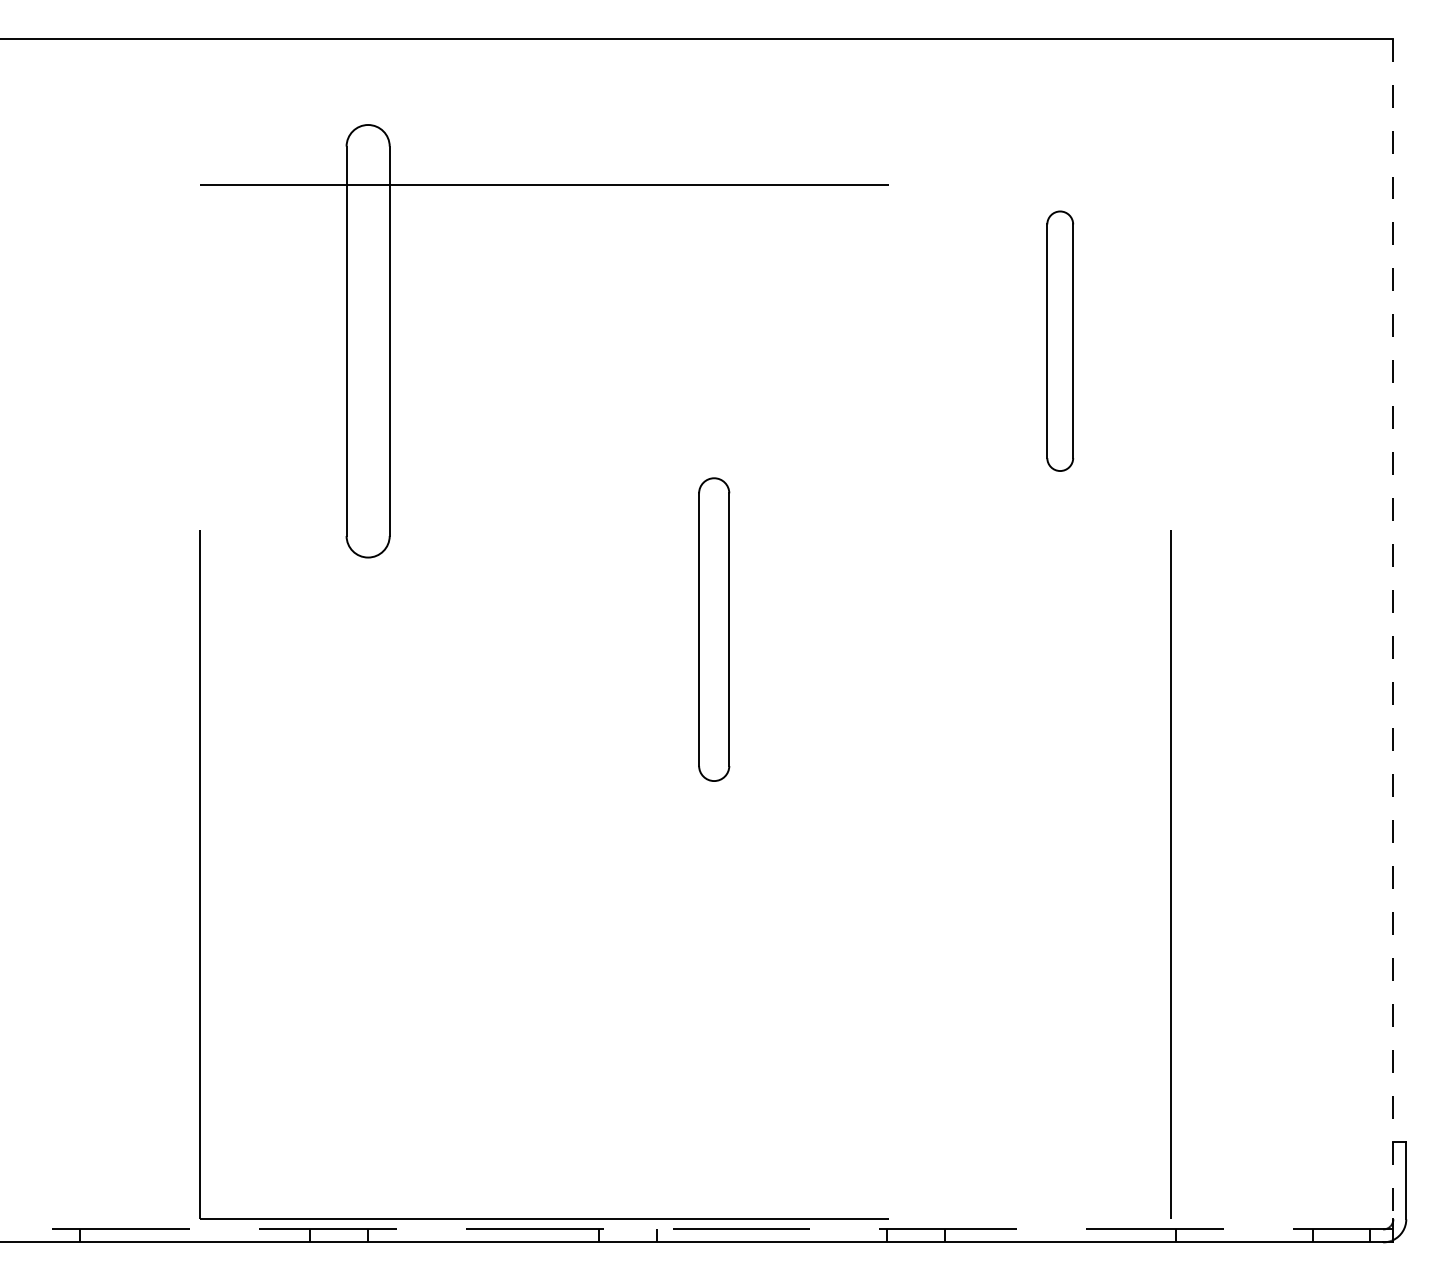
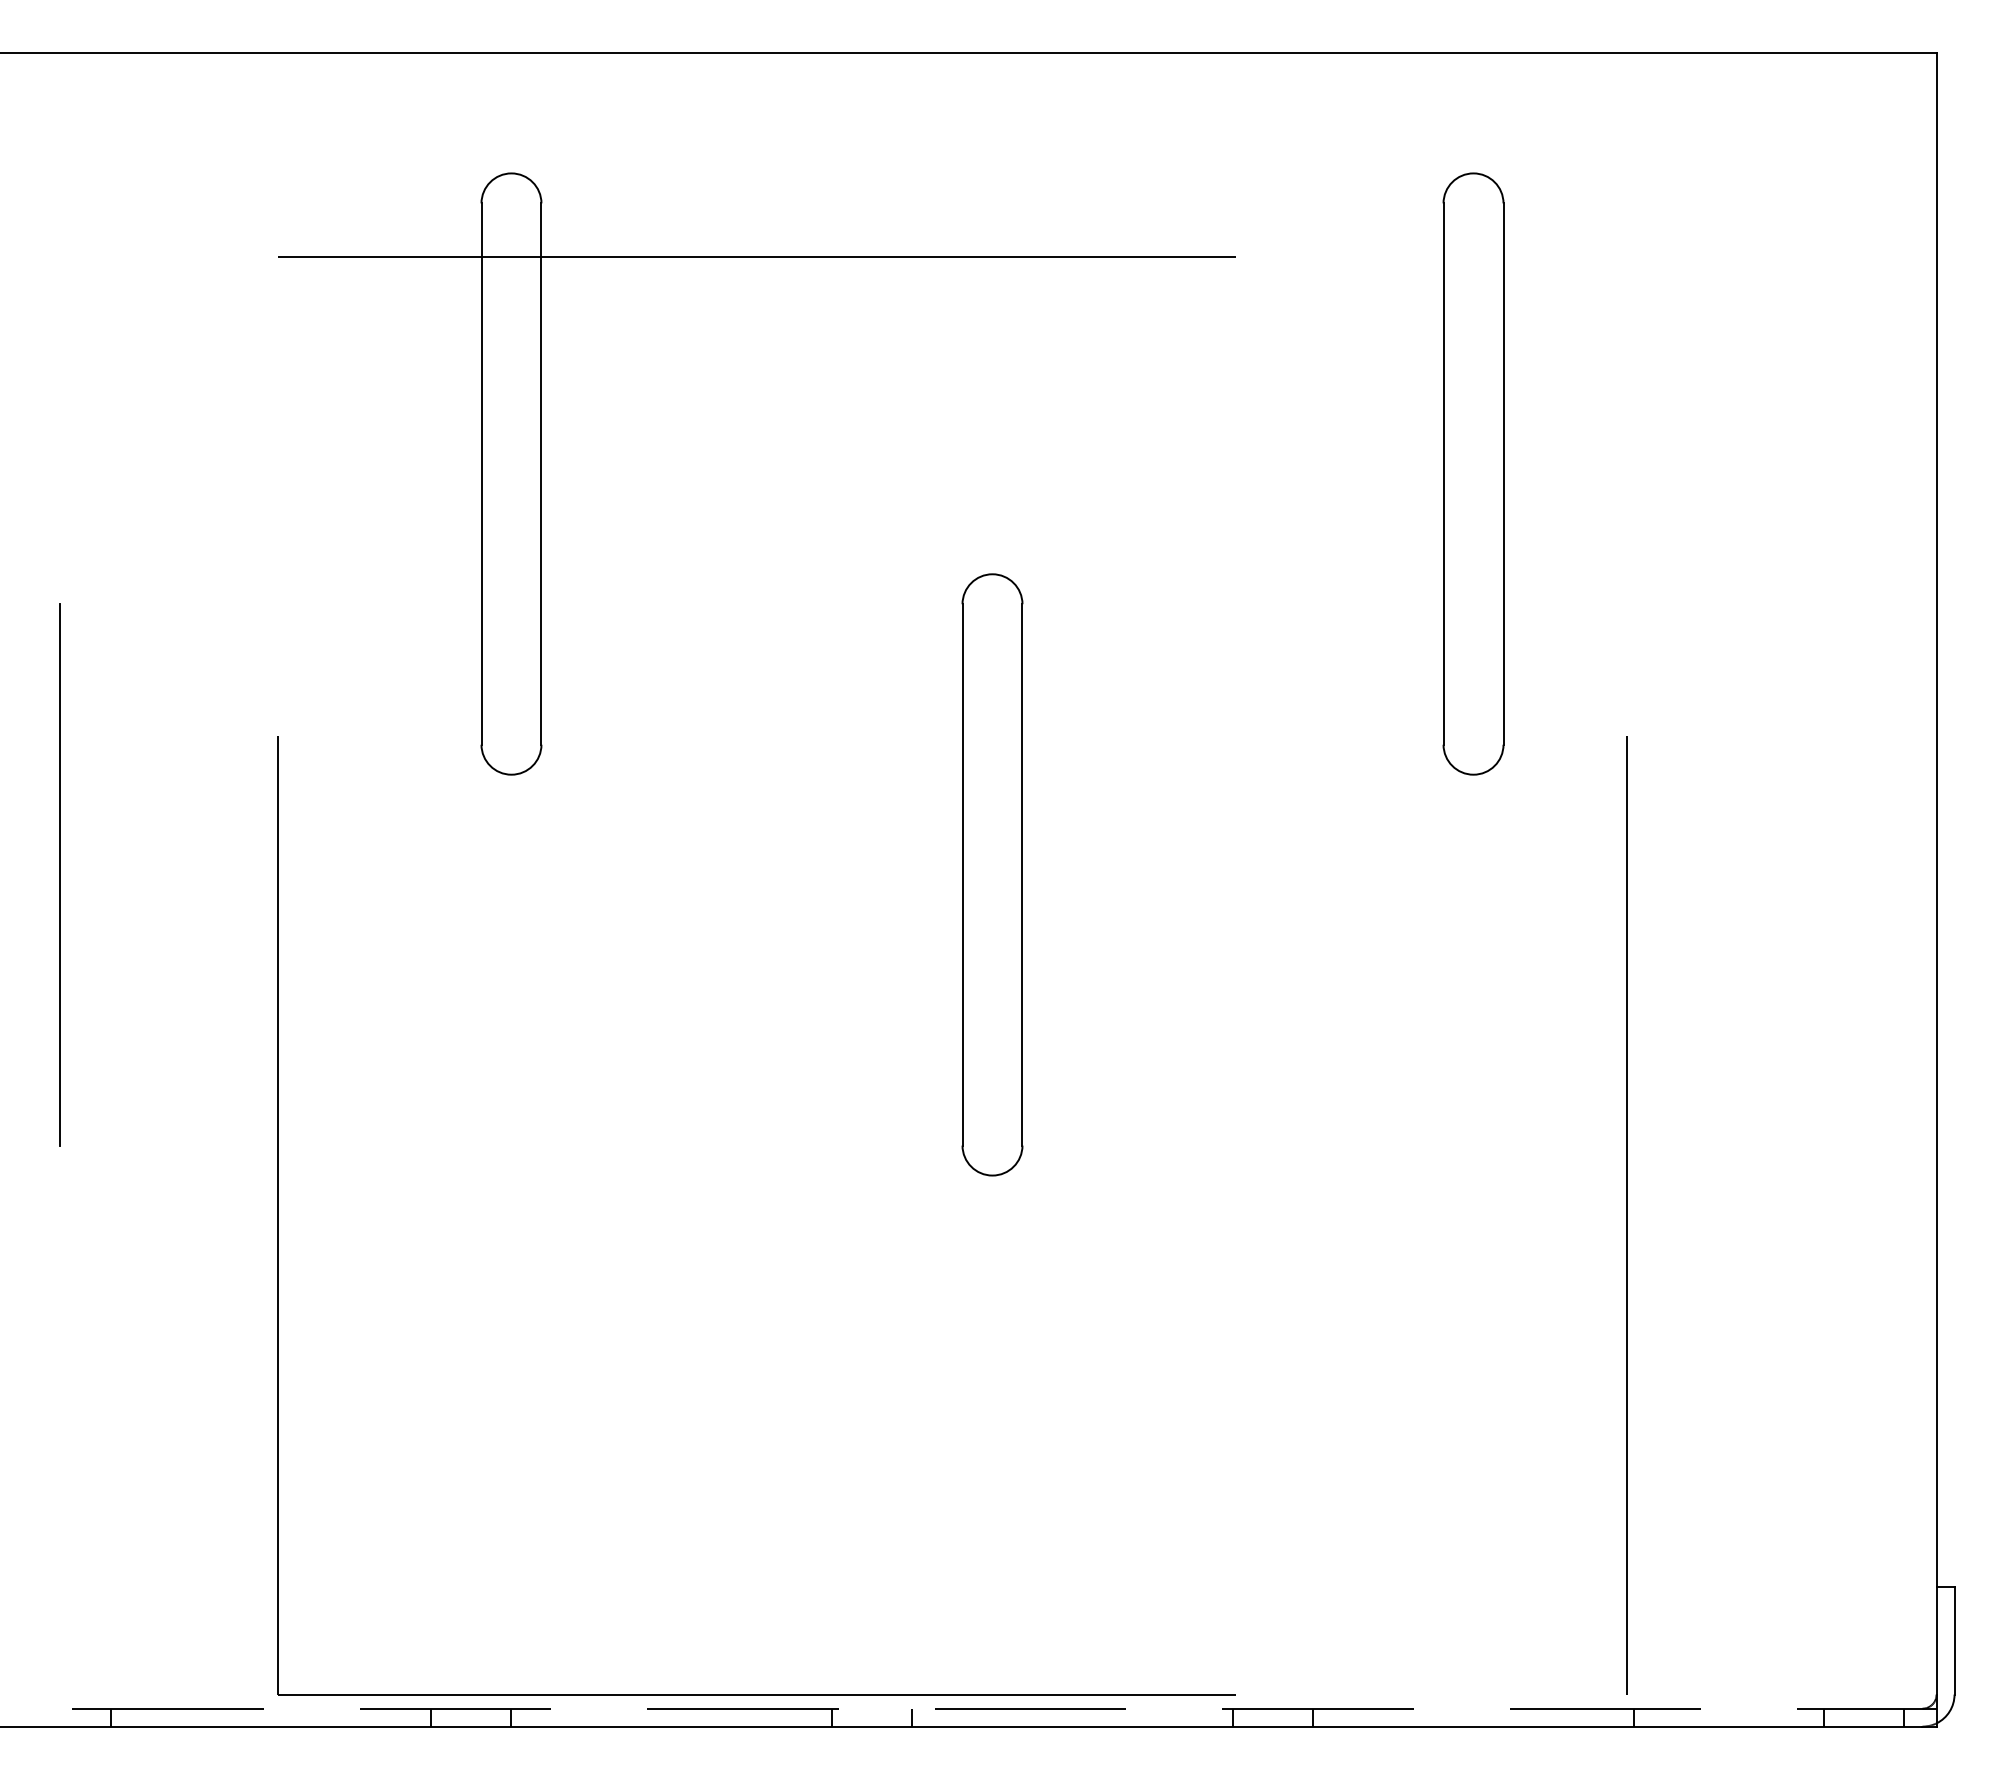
part: (1060, 340) -> (1473, 473), size x1.67
line: (1393, 628) -> (1936, 873), dashed -> solid
line: (43, 629) -> (60, 874), added
part: (714, 629) -> (992, 874), size x1.43

